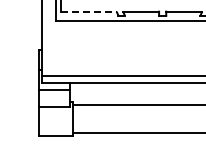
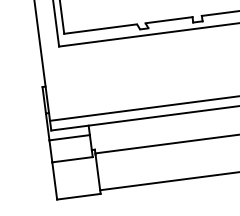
line: (88, 11) -> (100, 28), dashed -> solid

